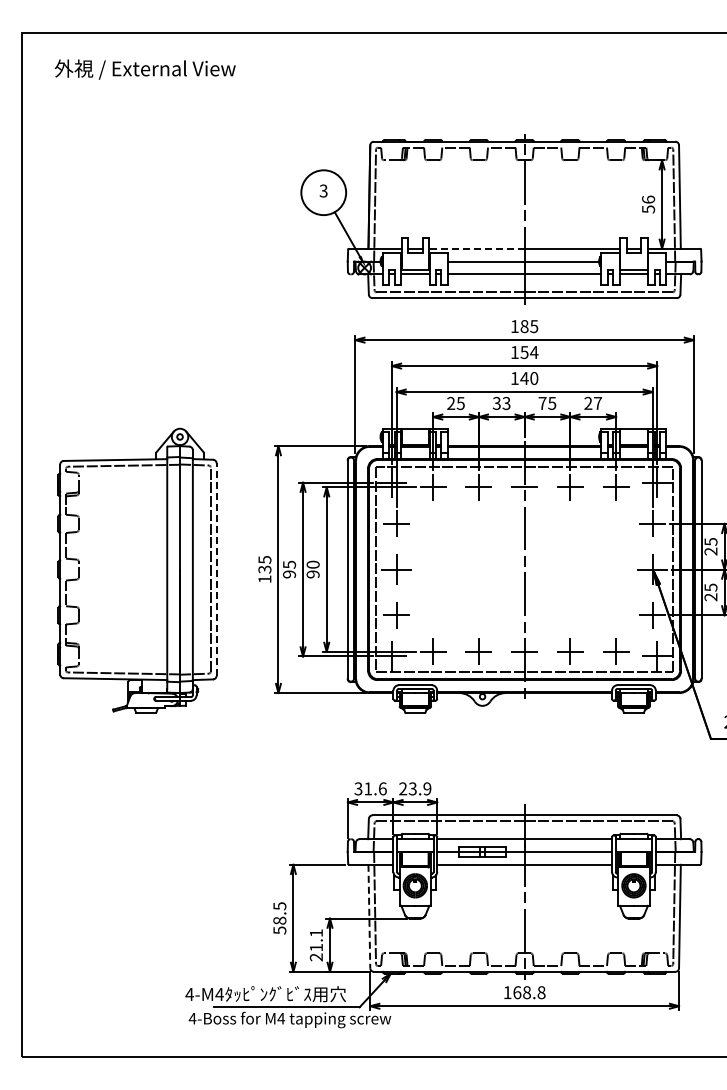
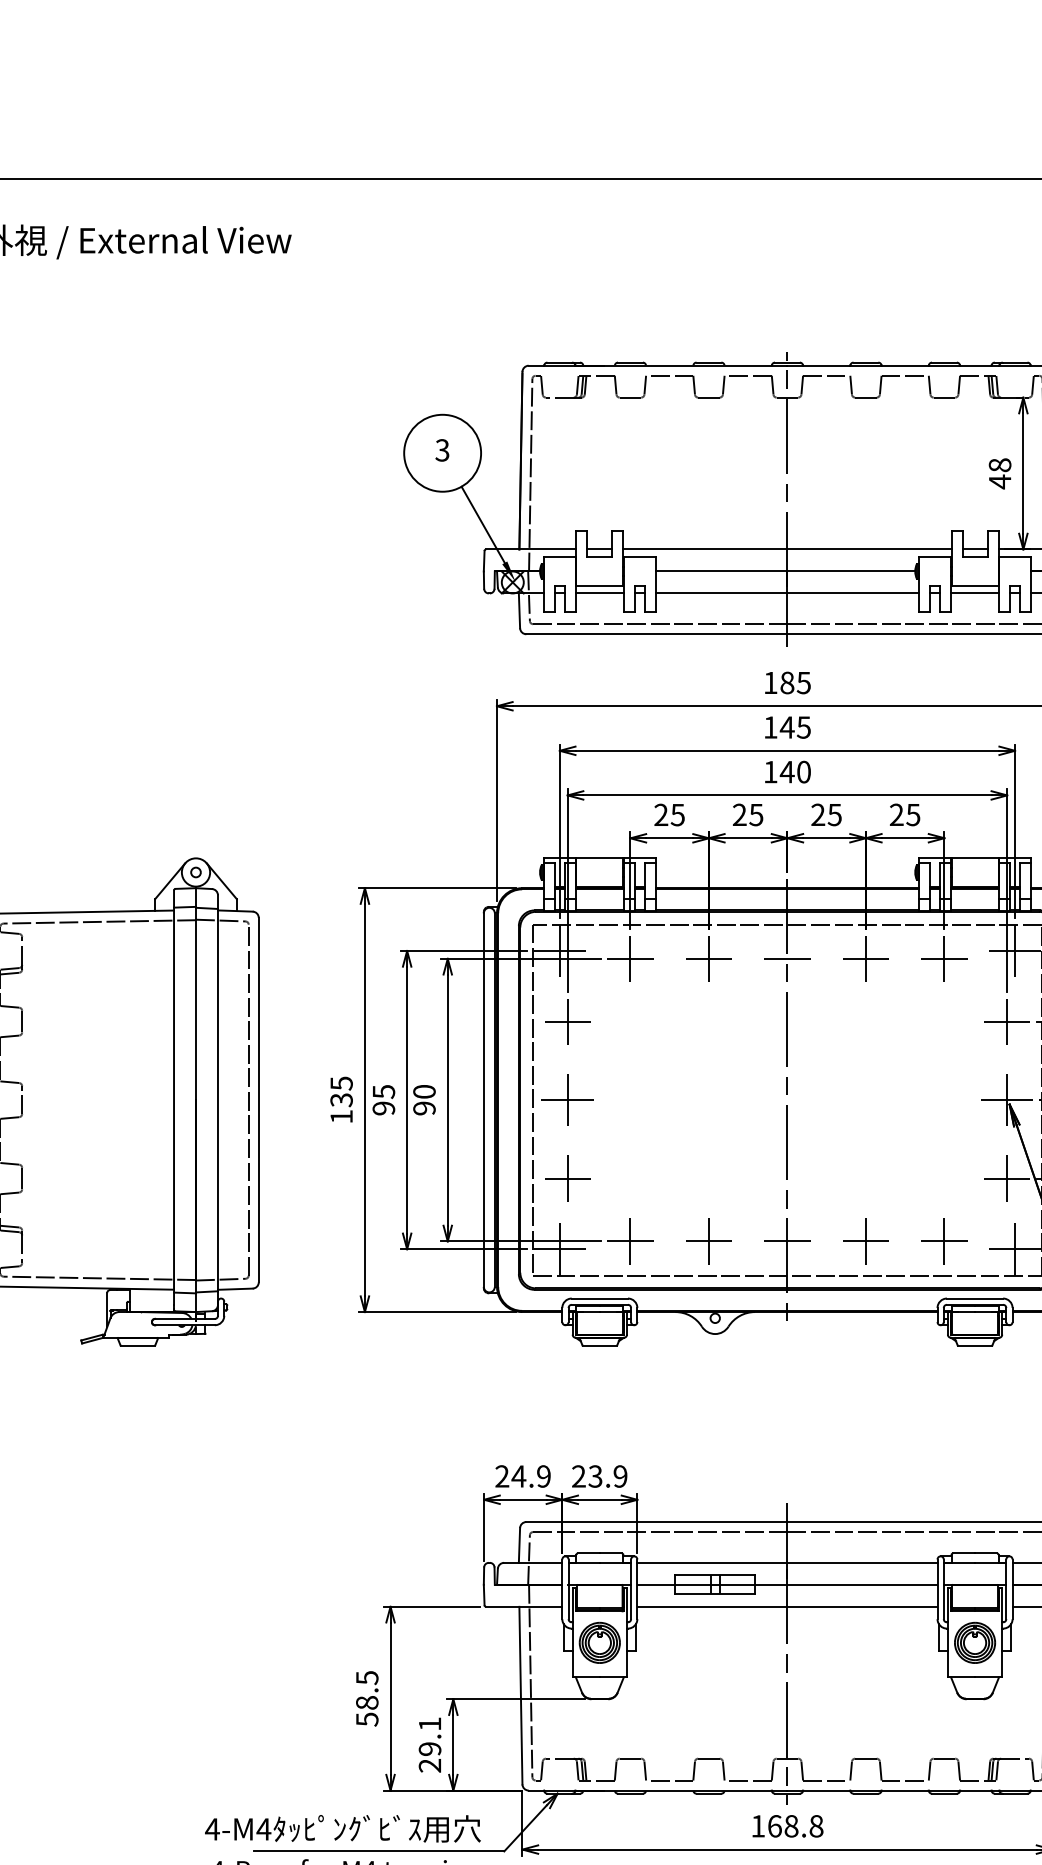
text: (648, 204) -> (1000, 473), 56 -> 48
line: (476, 248) -> (704, 548), dashed -> solid
text: (529, 352) -> (795, 727), 154 -> 145
text: (501, 402) -> (747, 813), 33 -> 25
text: (542, 402) -> (818, 813), 75 -> 25
text: (598, 403) -> (914, 815), 27 -> 25
line: (216, 569) -> (258, 1099), dashed -> solid
text: (370, 788) -> (522, 1475), 31.6 -> 24.9
line: (369, 916) -> (521, 1695), dashed -> solid
text: (315, 947) -> (428, 1748), 21.1 -> 29.1

